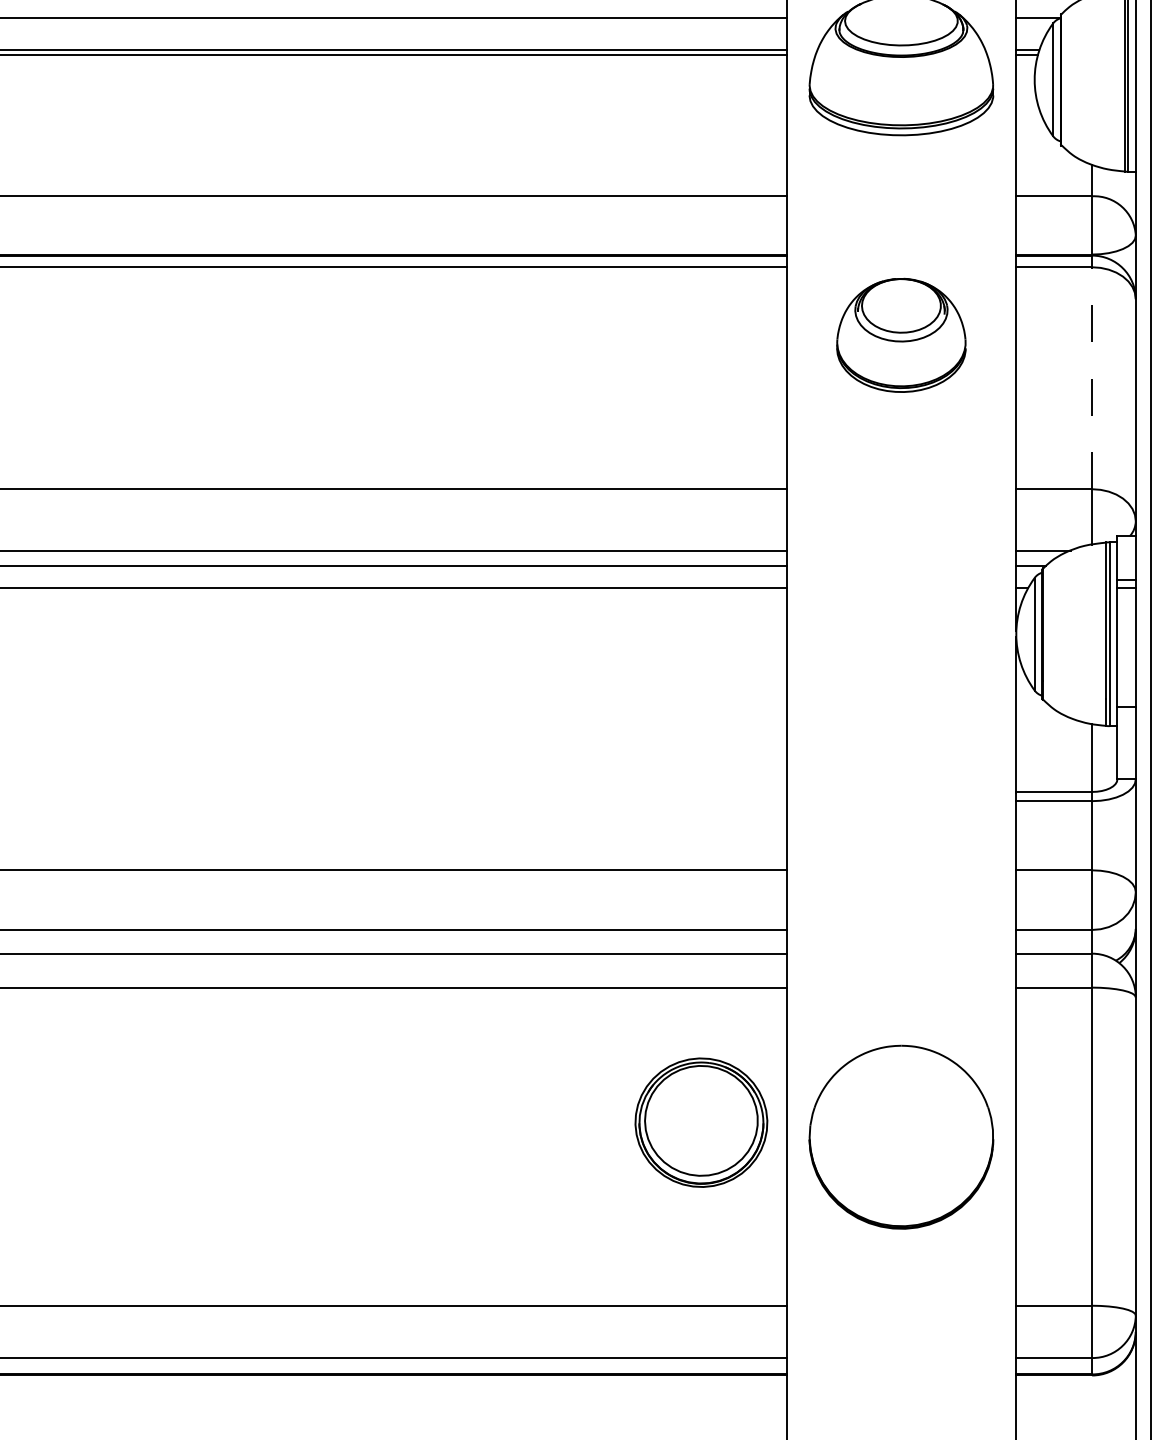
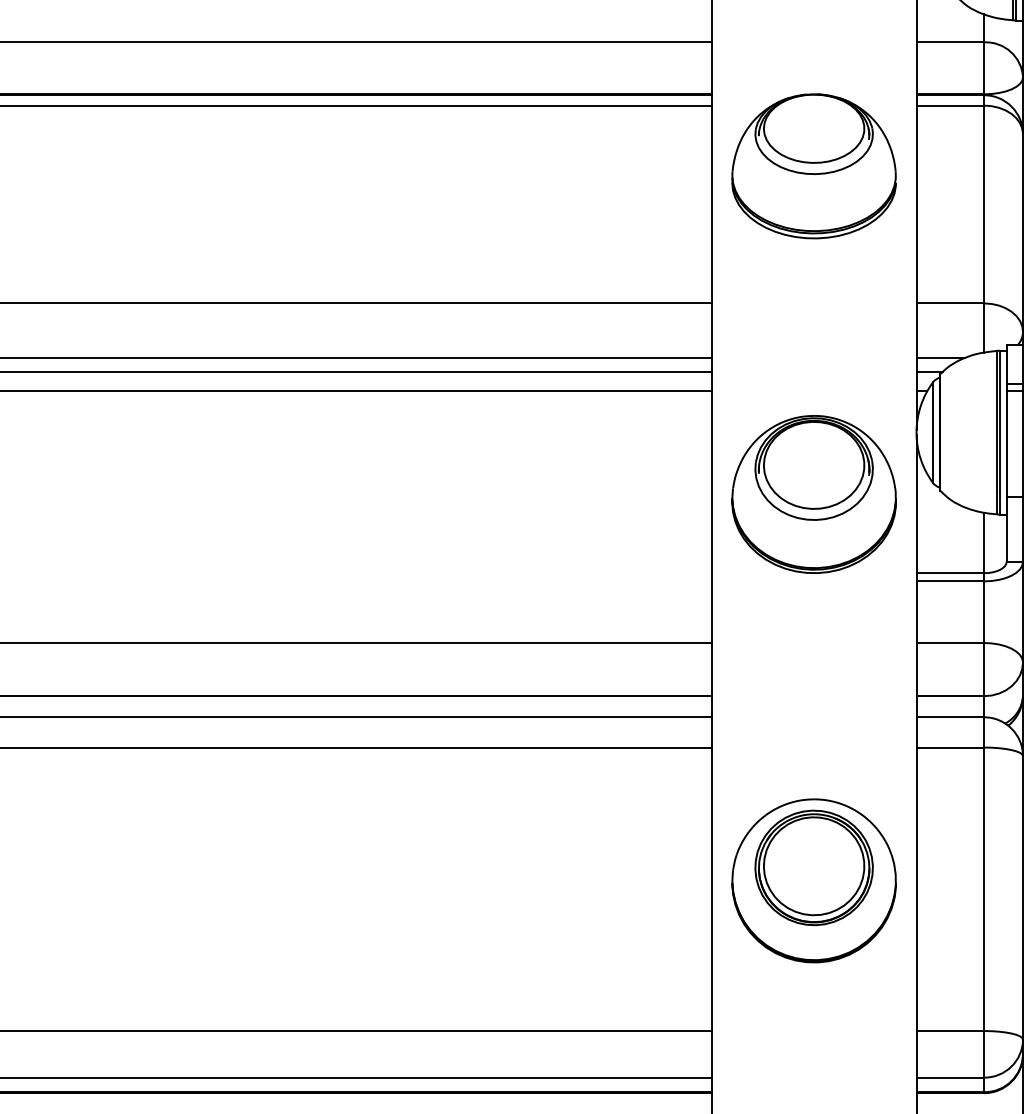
part: (901, 335) -> (814, 166), size x1.43
line: (1092, 378) -> (984, 204), dashed -> solid
part: (901, 703) -> (814, 494), added
part: (701, 1122) -> (814, 867), moved

